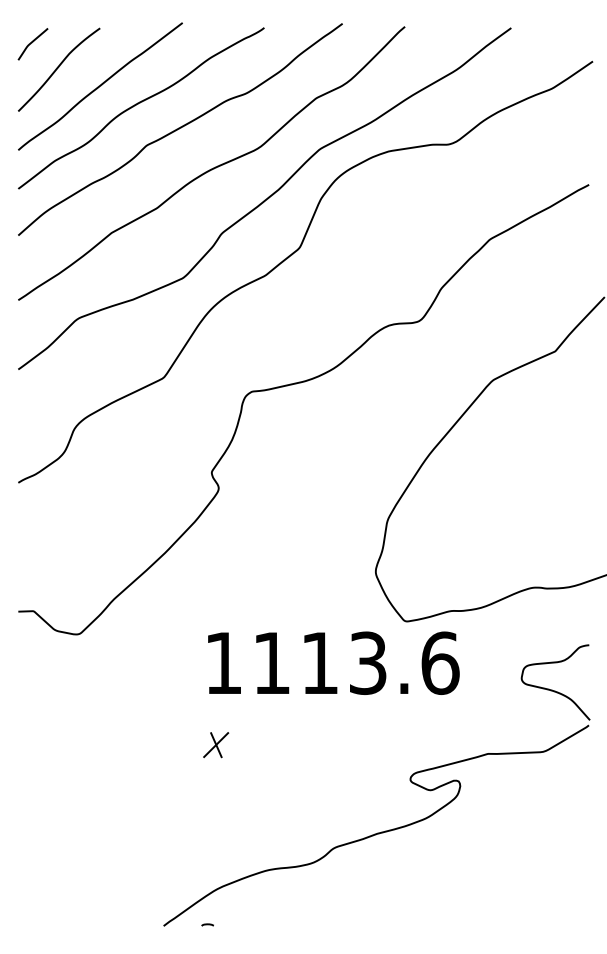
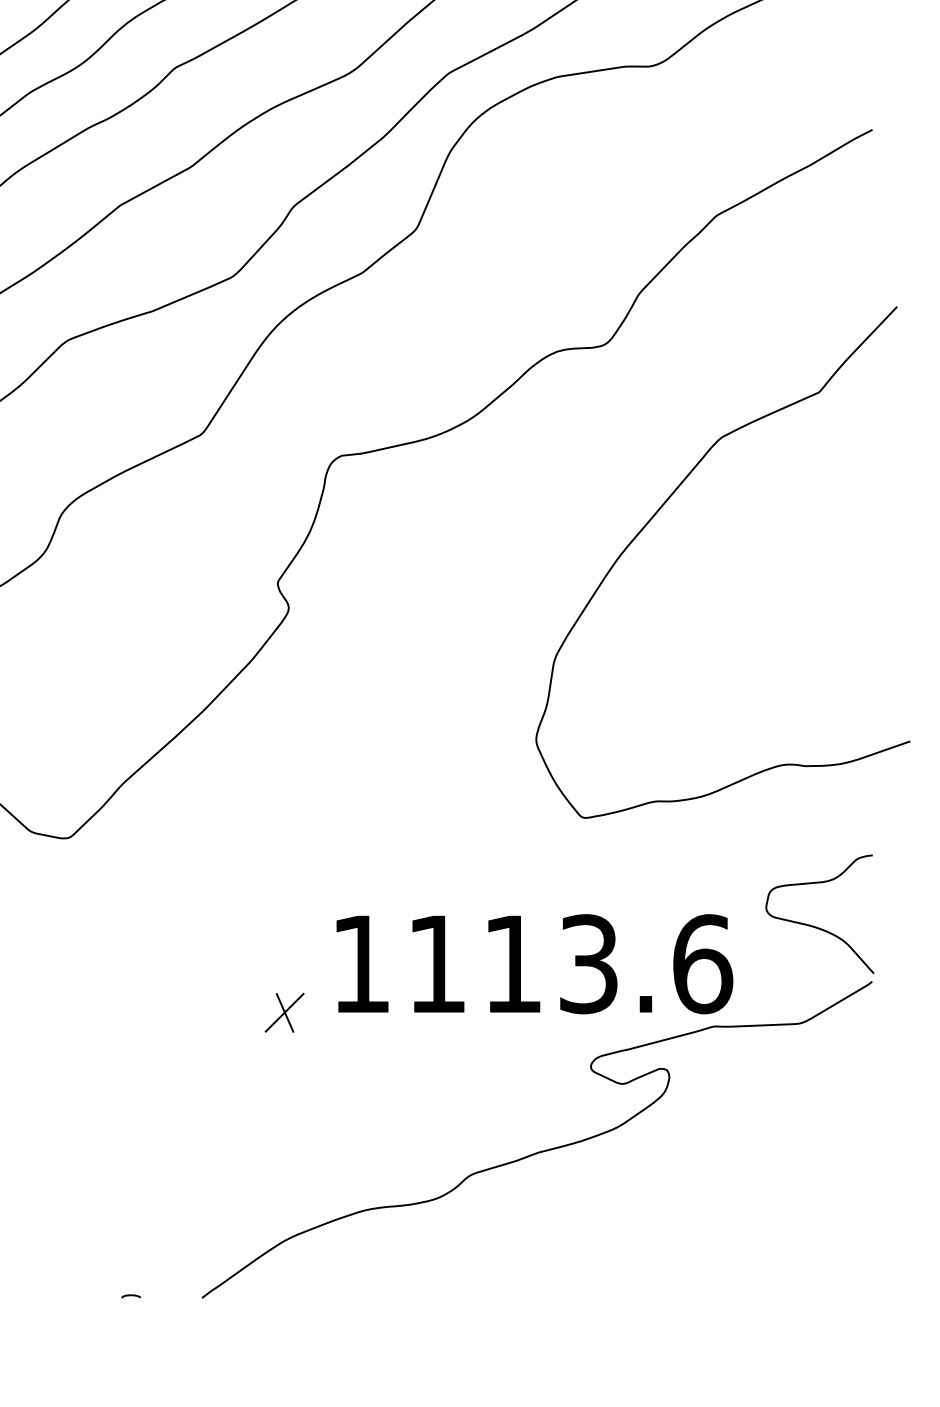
text: (333, 662) -> (534, 963), moved
curve: (207, 924) -> (130, 1295), moved

